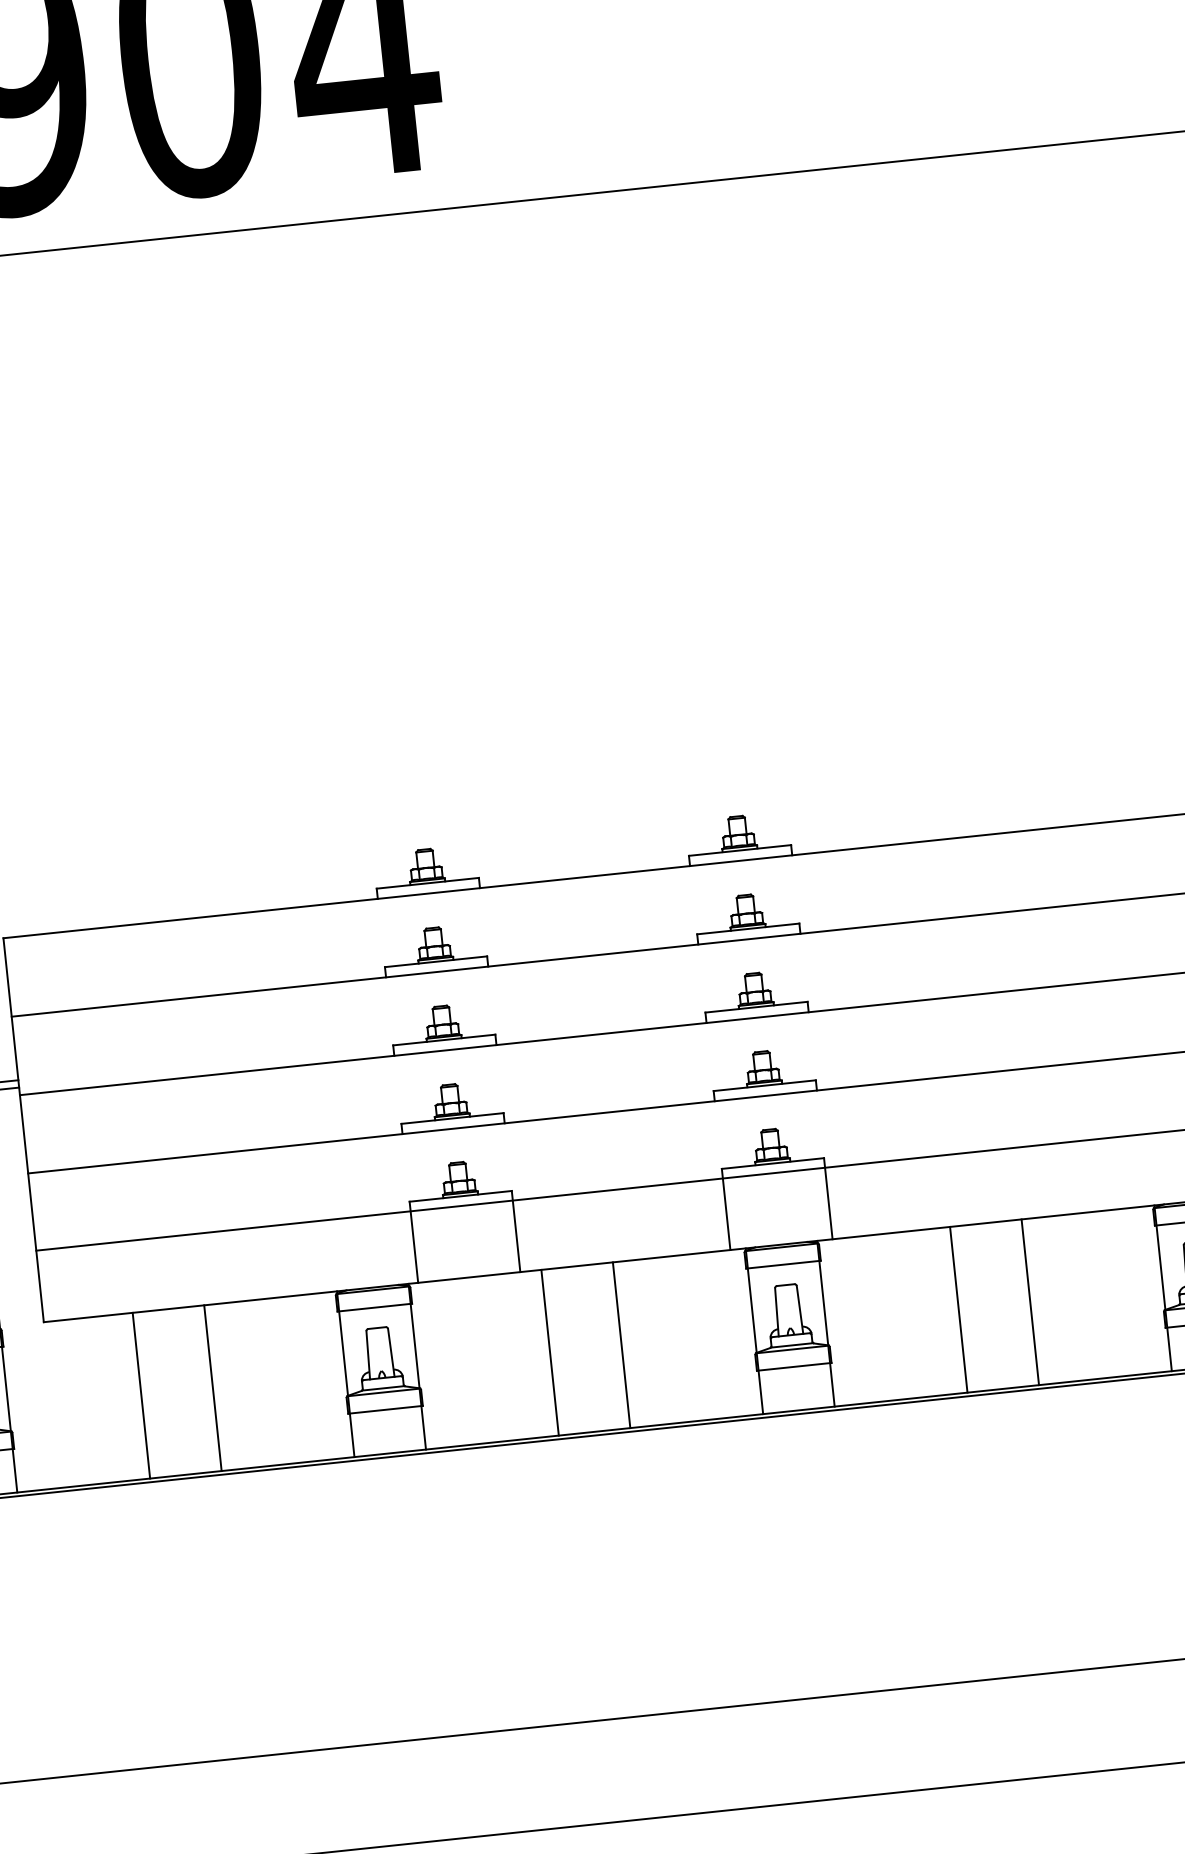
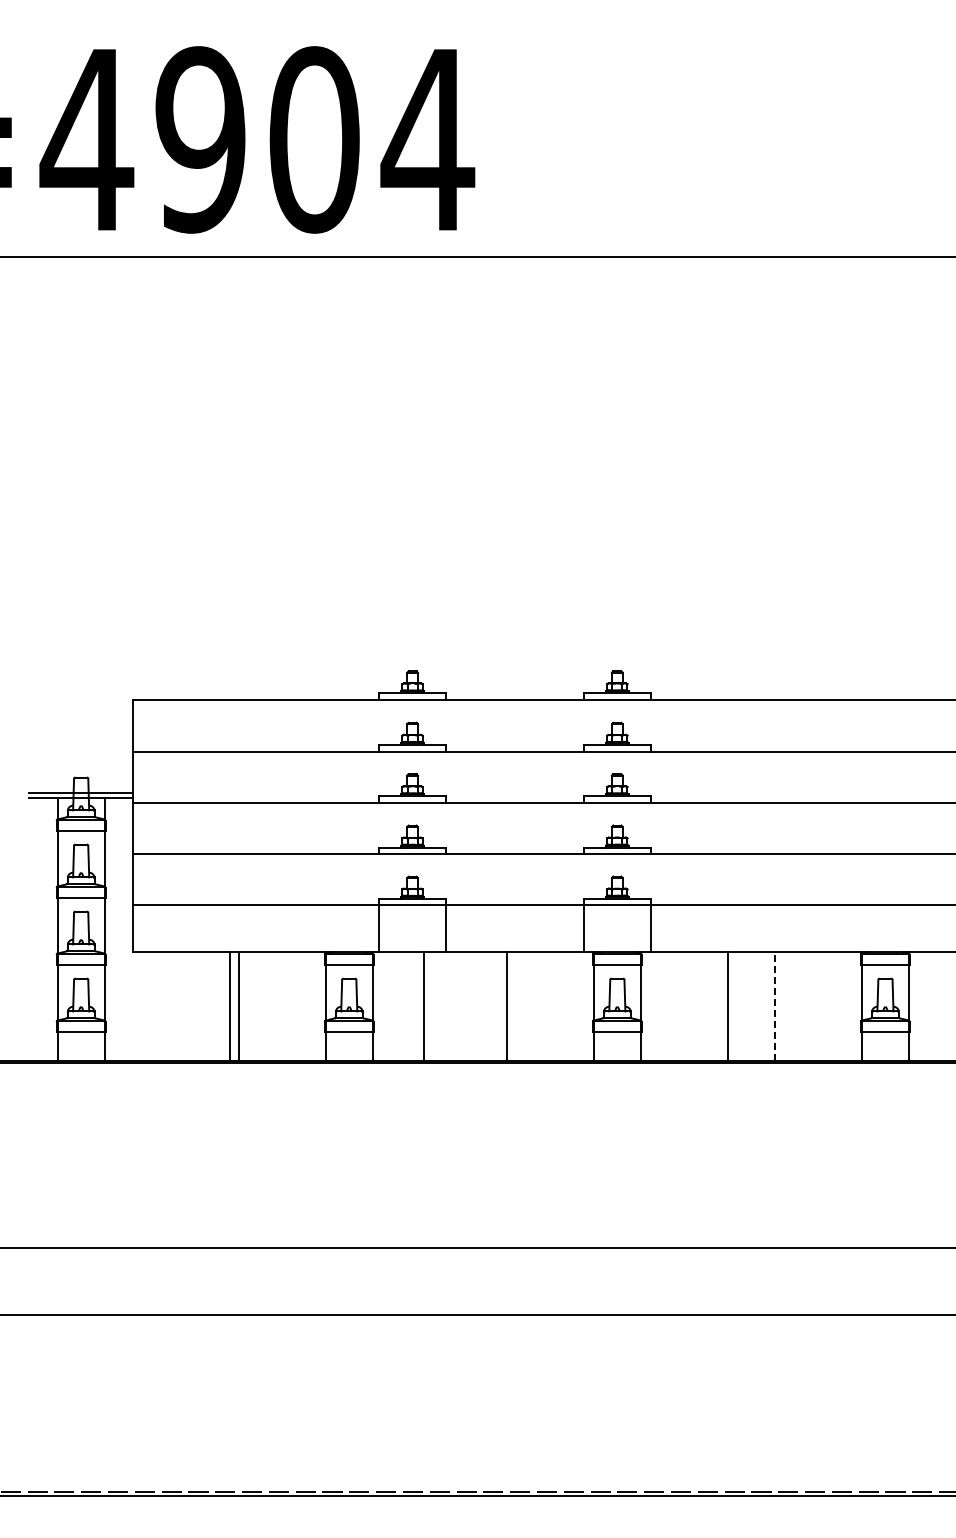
line: (1029, 1300) -> (774, 1005), solid -> dashed
line: (549, 1352) -> (423, 1006), moved
line: (141, 1395) -> (229, 1006), moved

